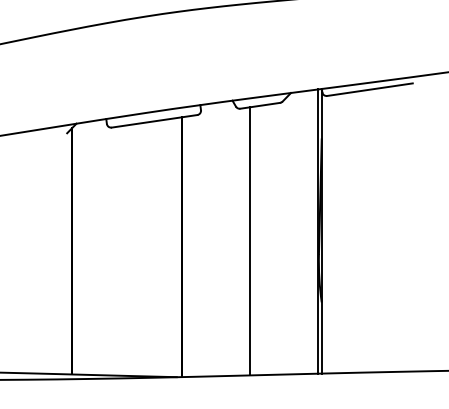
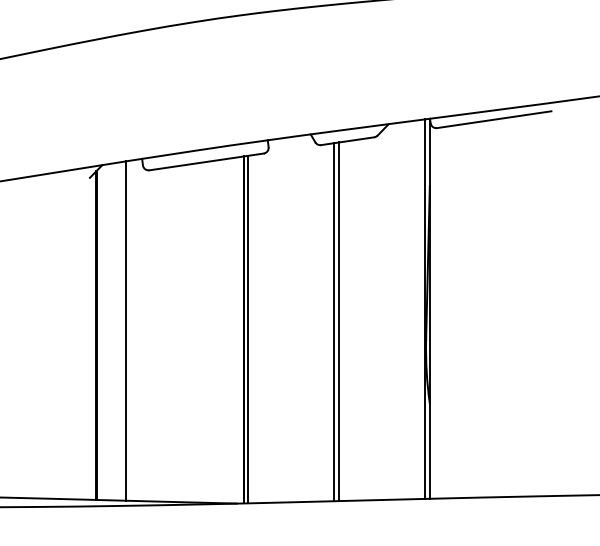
line: (253, 240) -> (338, 321), added
line: (185, 246) -> (247, 329), added
line: (94, 247) -> (126, 330), added

